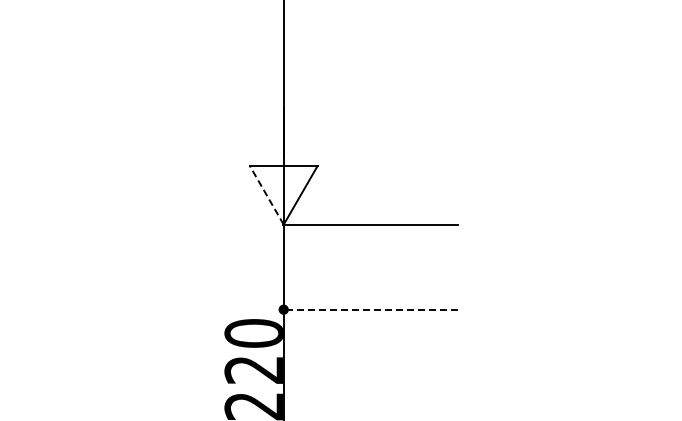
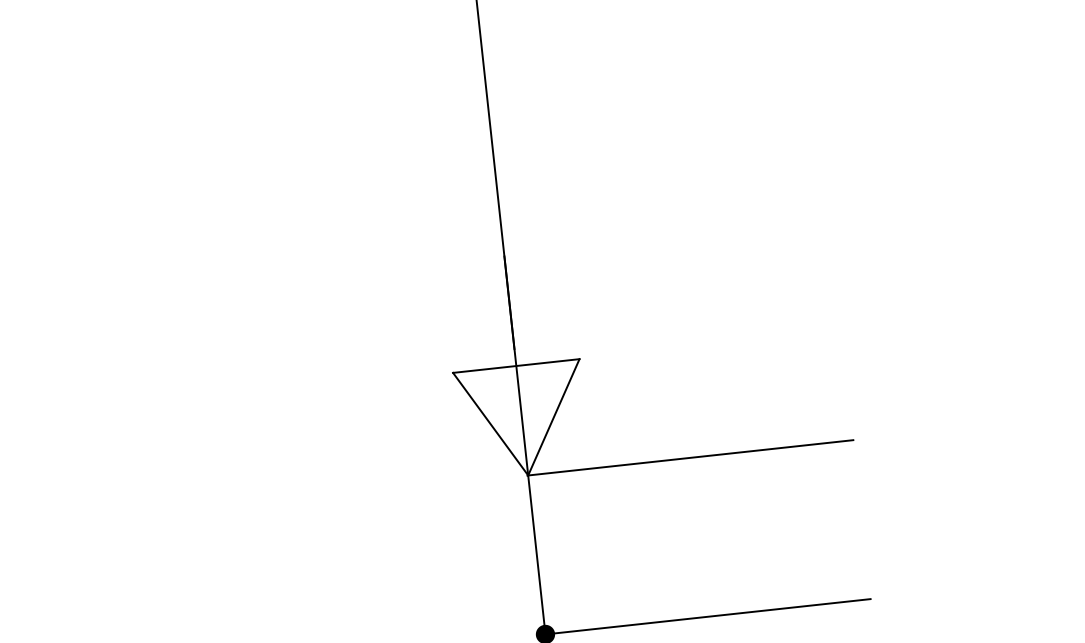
line: (266, 195) -> (490, 424), dashed -> solid
line: (369, 309) -> (705, 616), dashed -> solid

